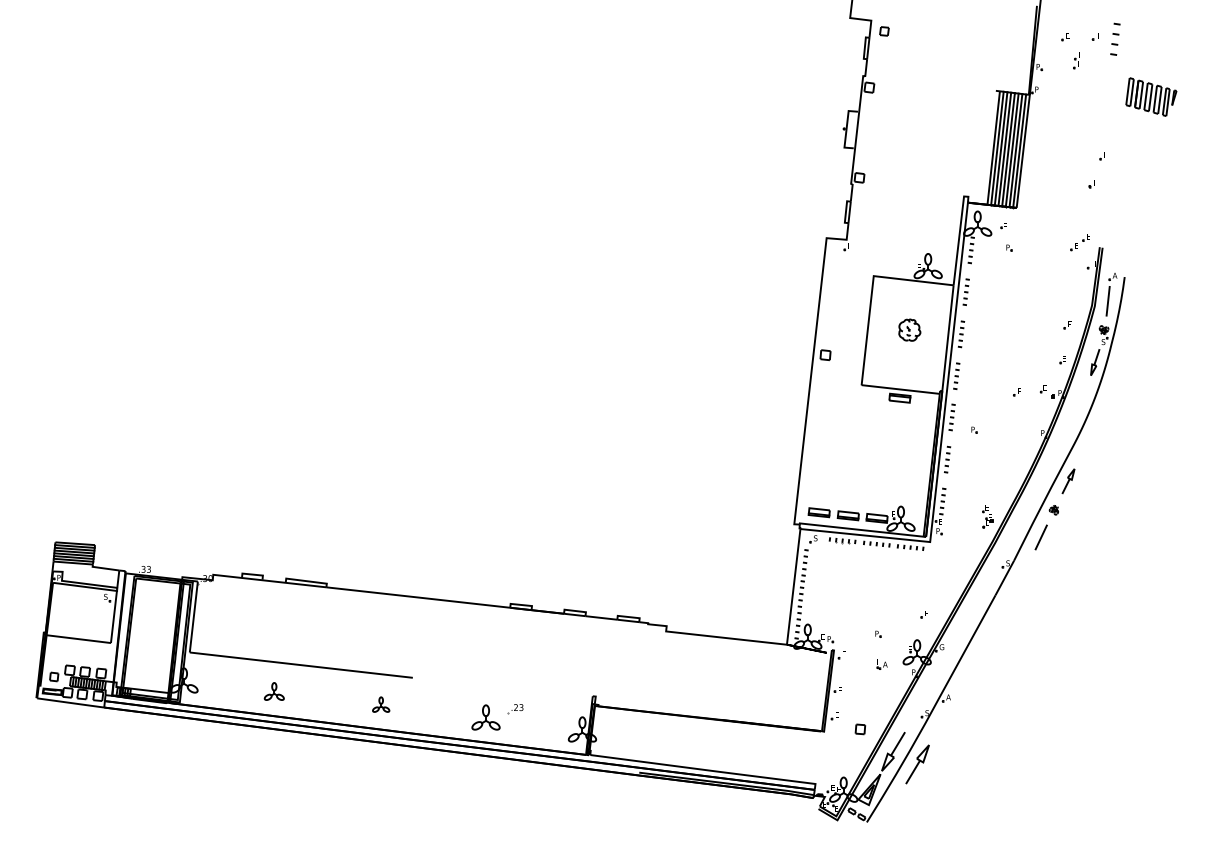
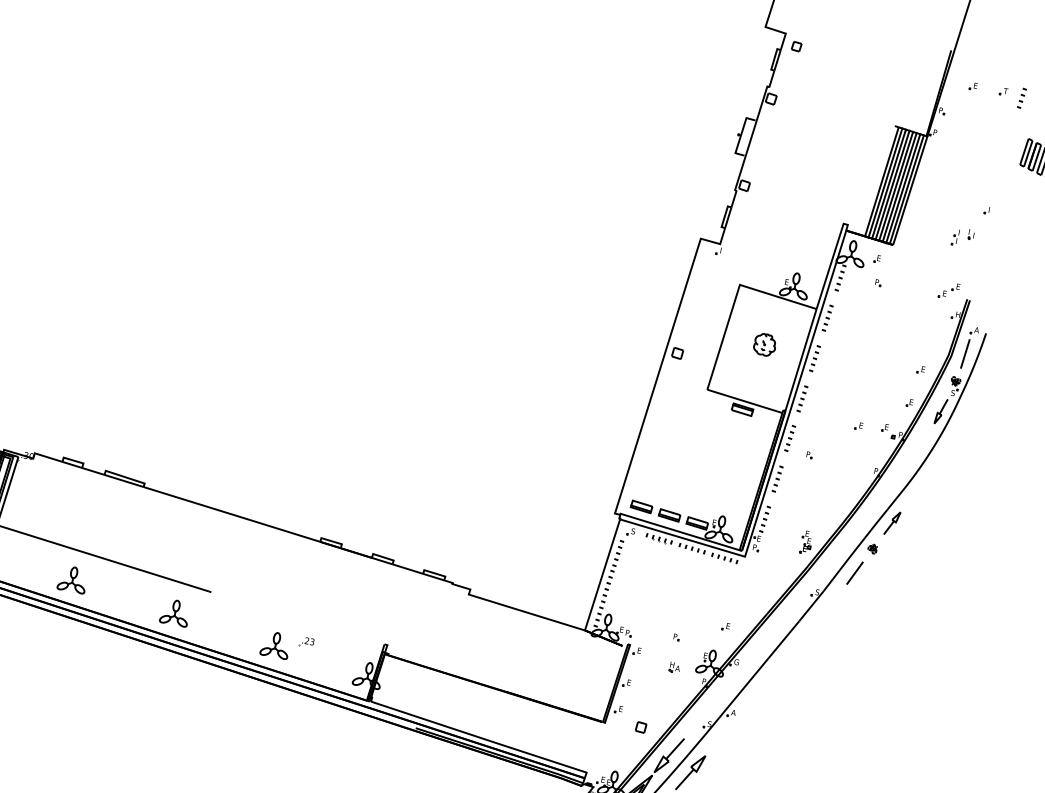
part: (1115, 39) -> (1022, 98), size x0.62
part: (1076, 60) -> (955, 237), moved
part: (273, 691) -> (71, 579), size x1.43
part: (380, 704) -> (174, 612), size x1.67

